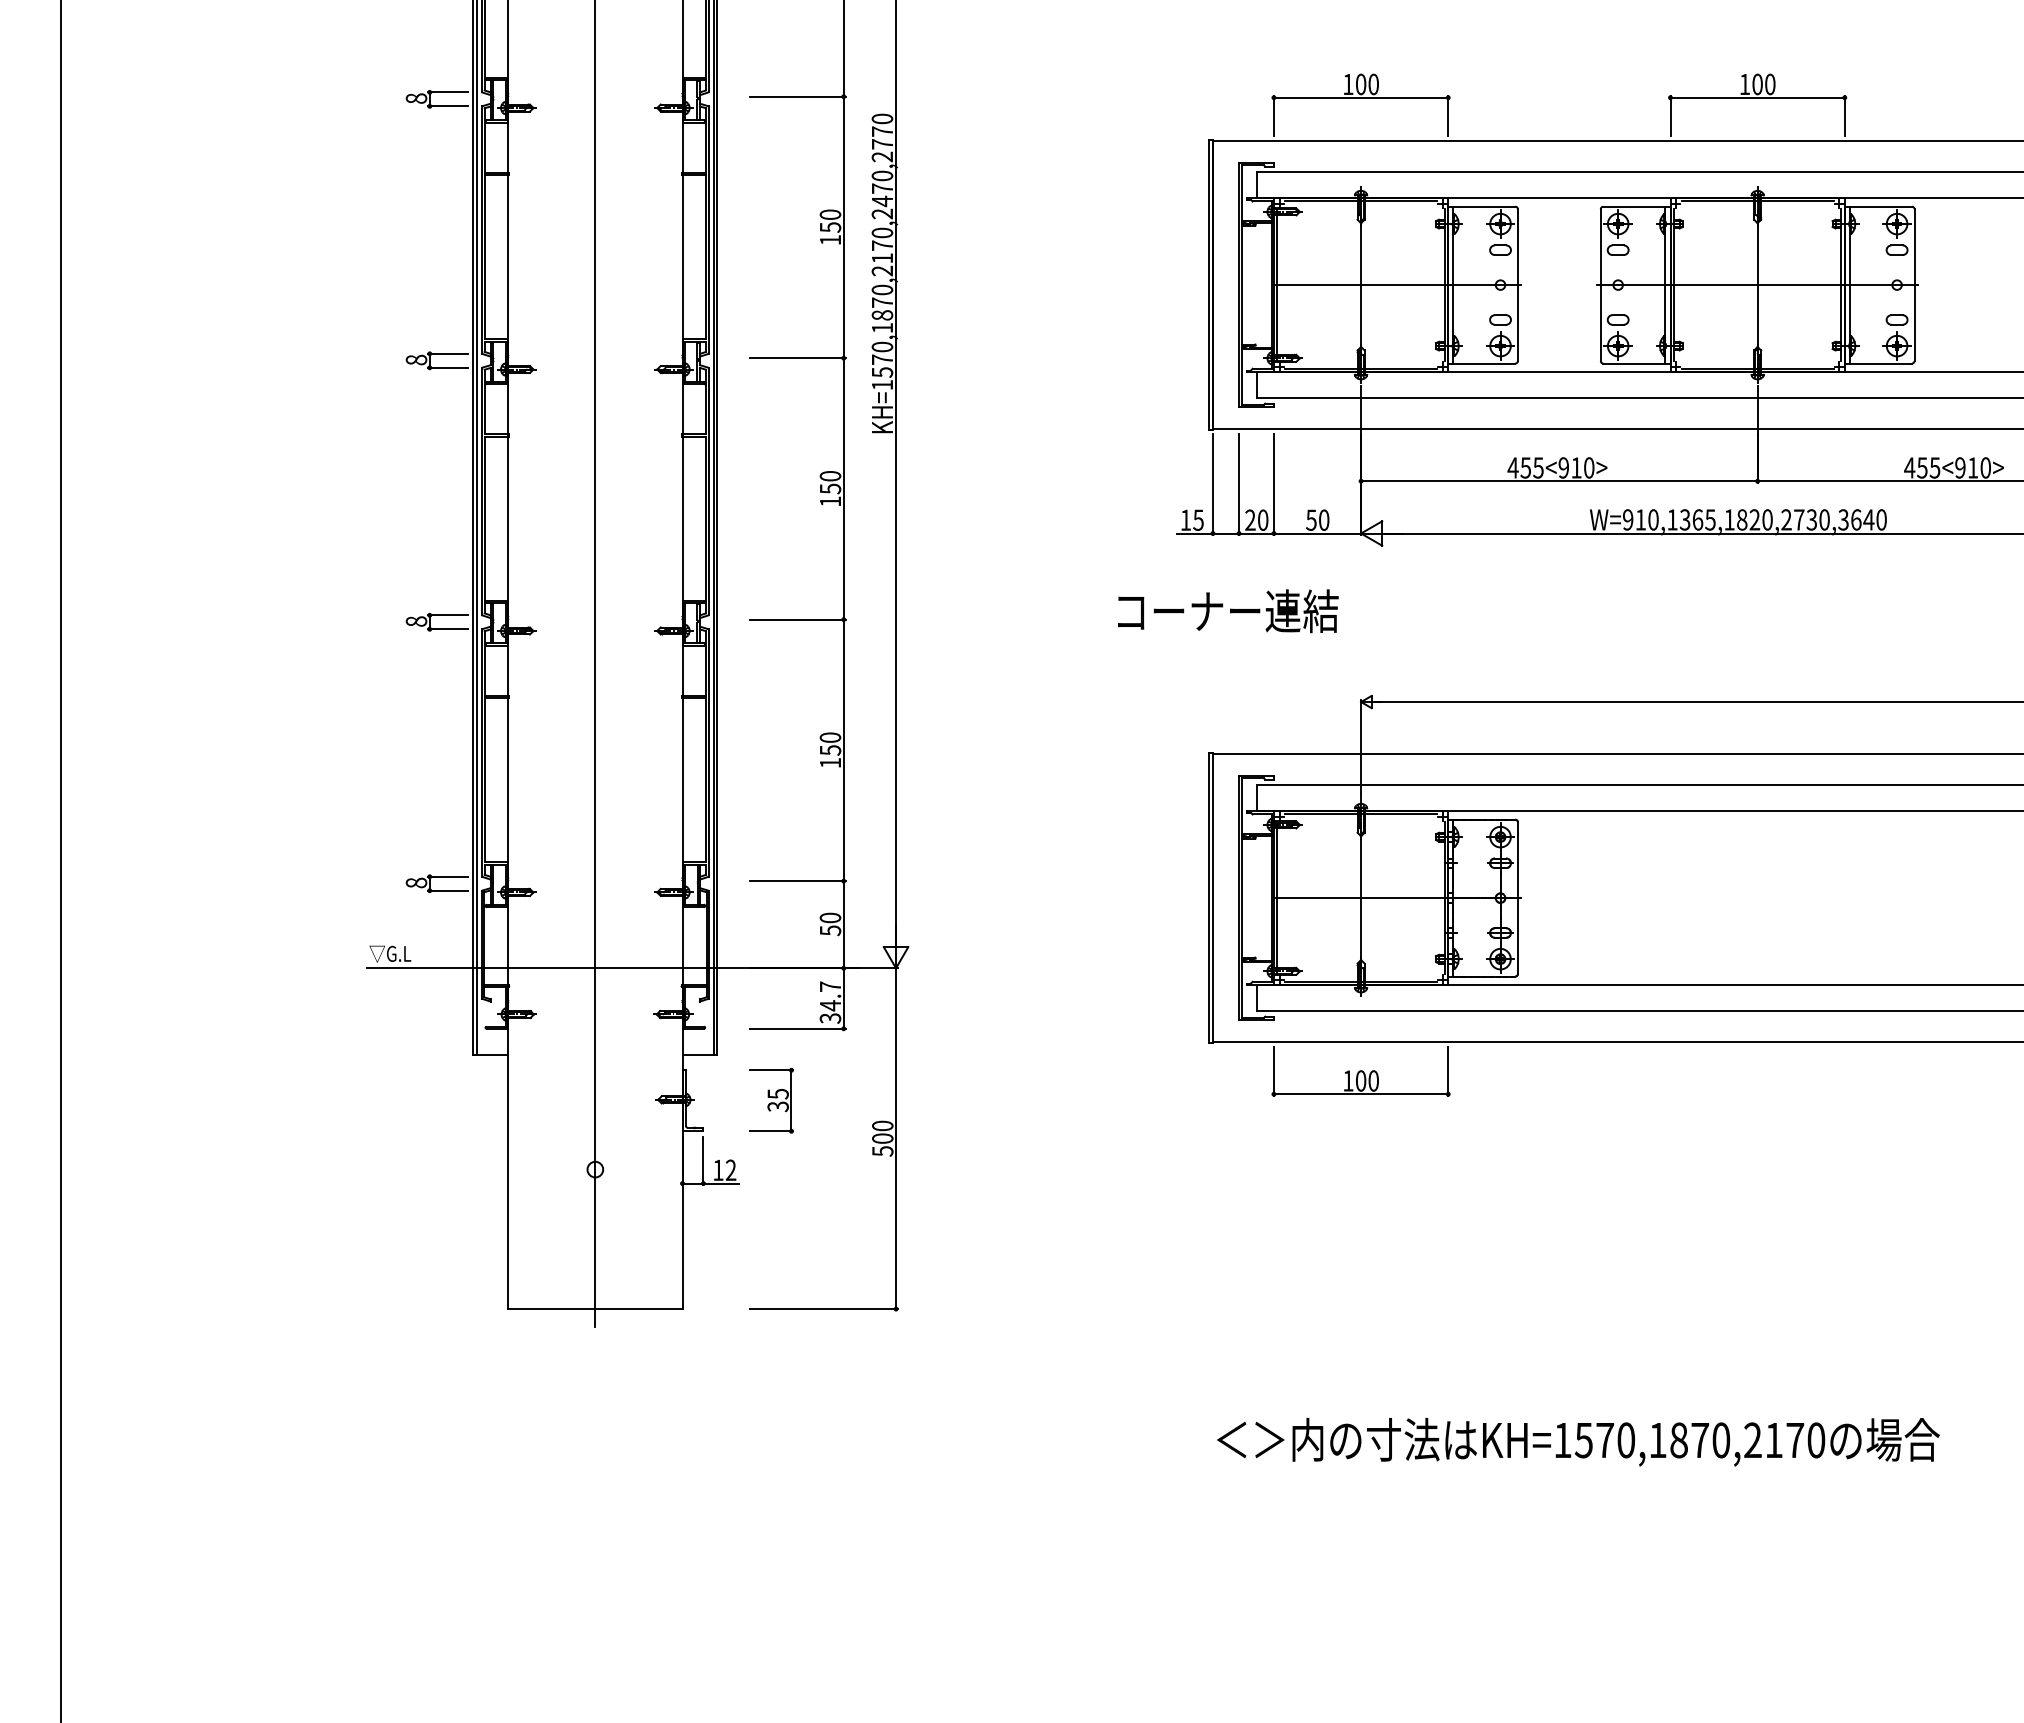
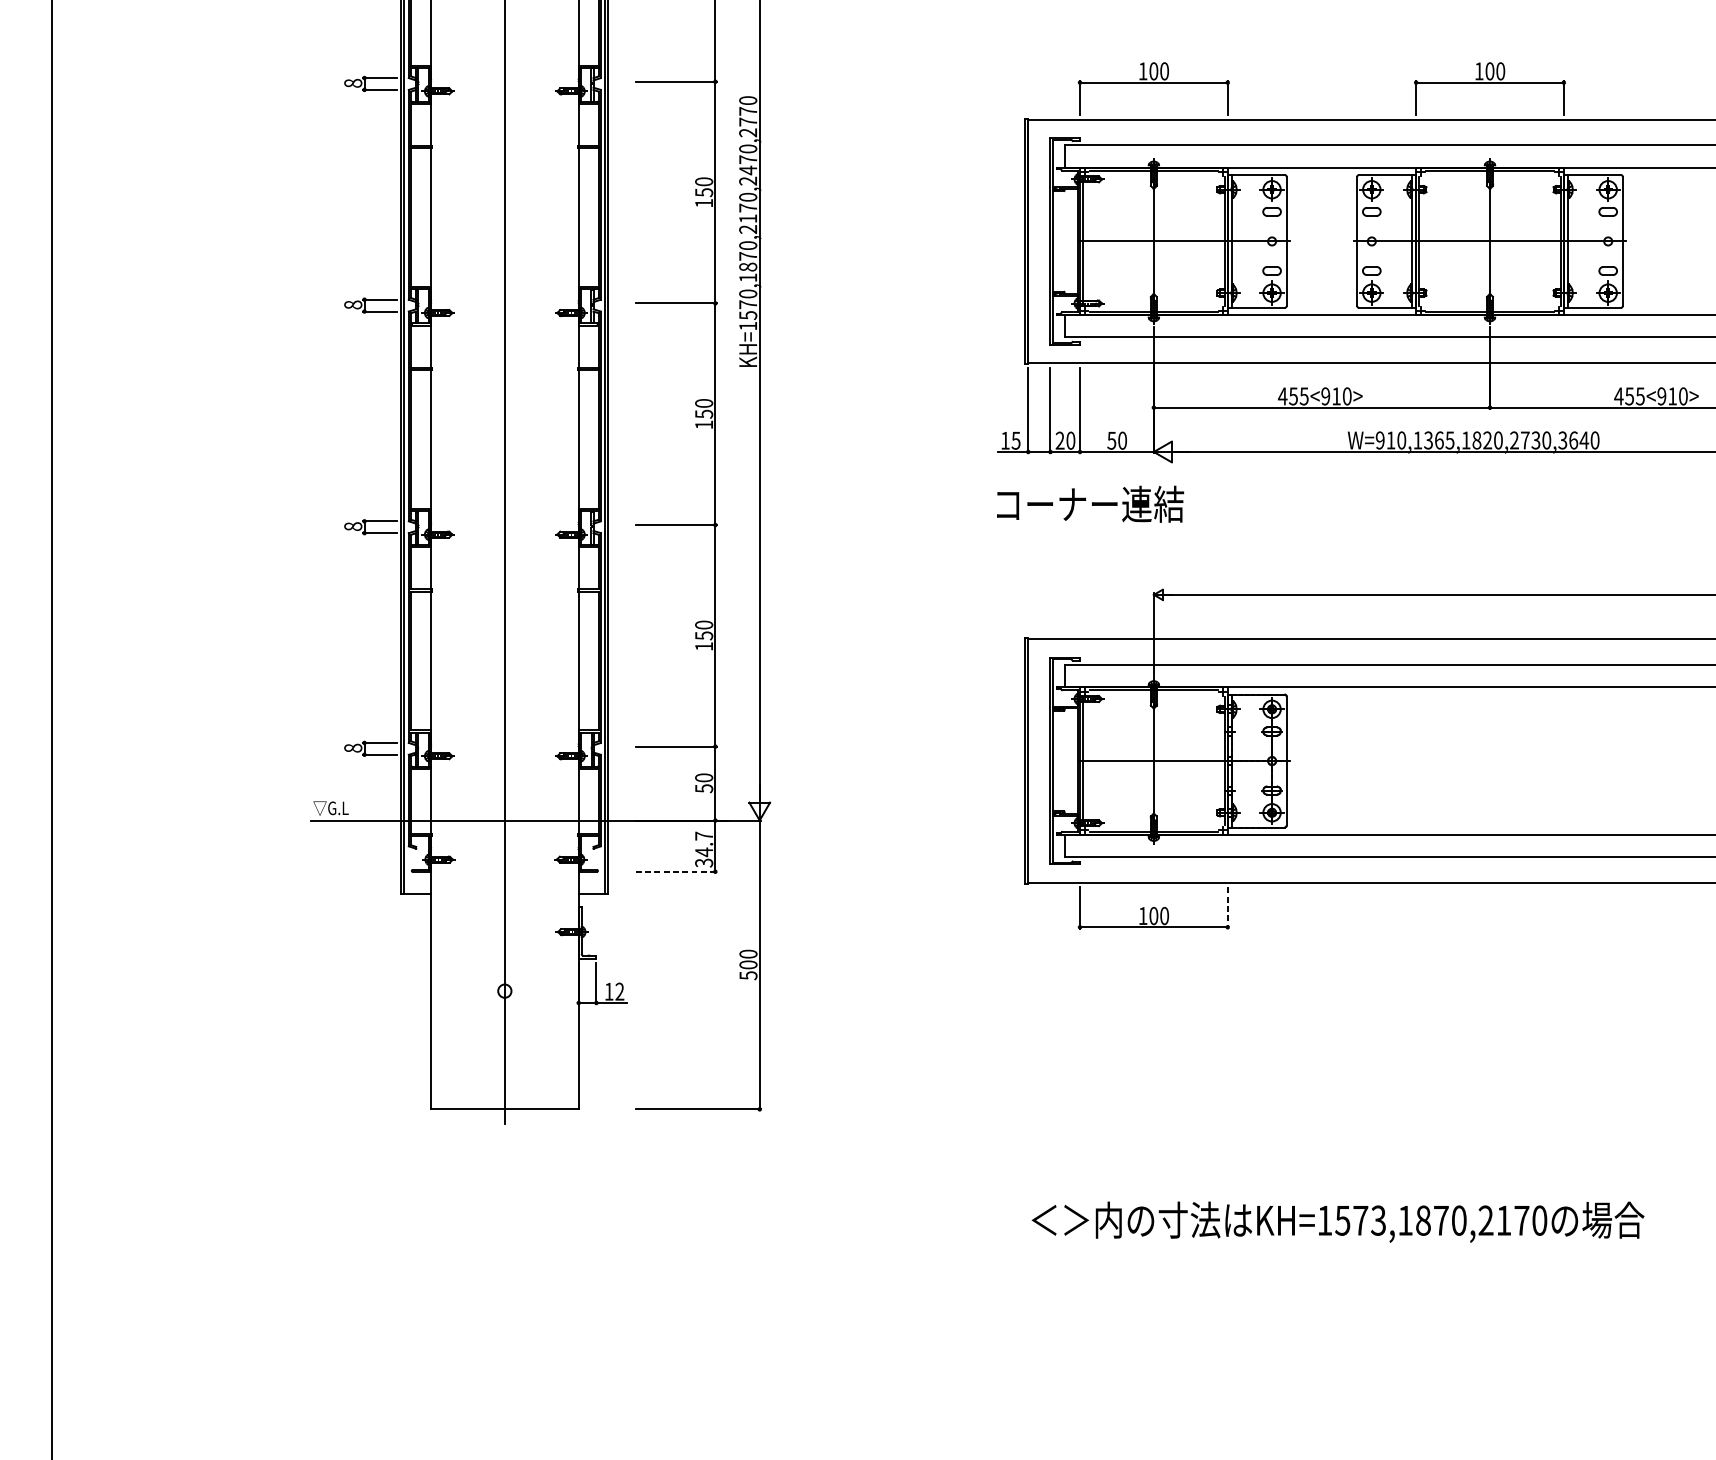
text: (1228, 611) -> (1090, 504), moved
line: (797, 1028) -> (676, 871), solid -> dashed
line: (1448, 1072) -> (1227, 908), solid -> dashed
part: (771, 1100) -> (654, 932), removed
text: (1625, 1440) -> (1378, 1220), KH=1570,1870,2170 -> KH=1573,1870,2170

